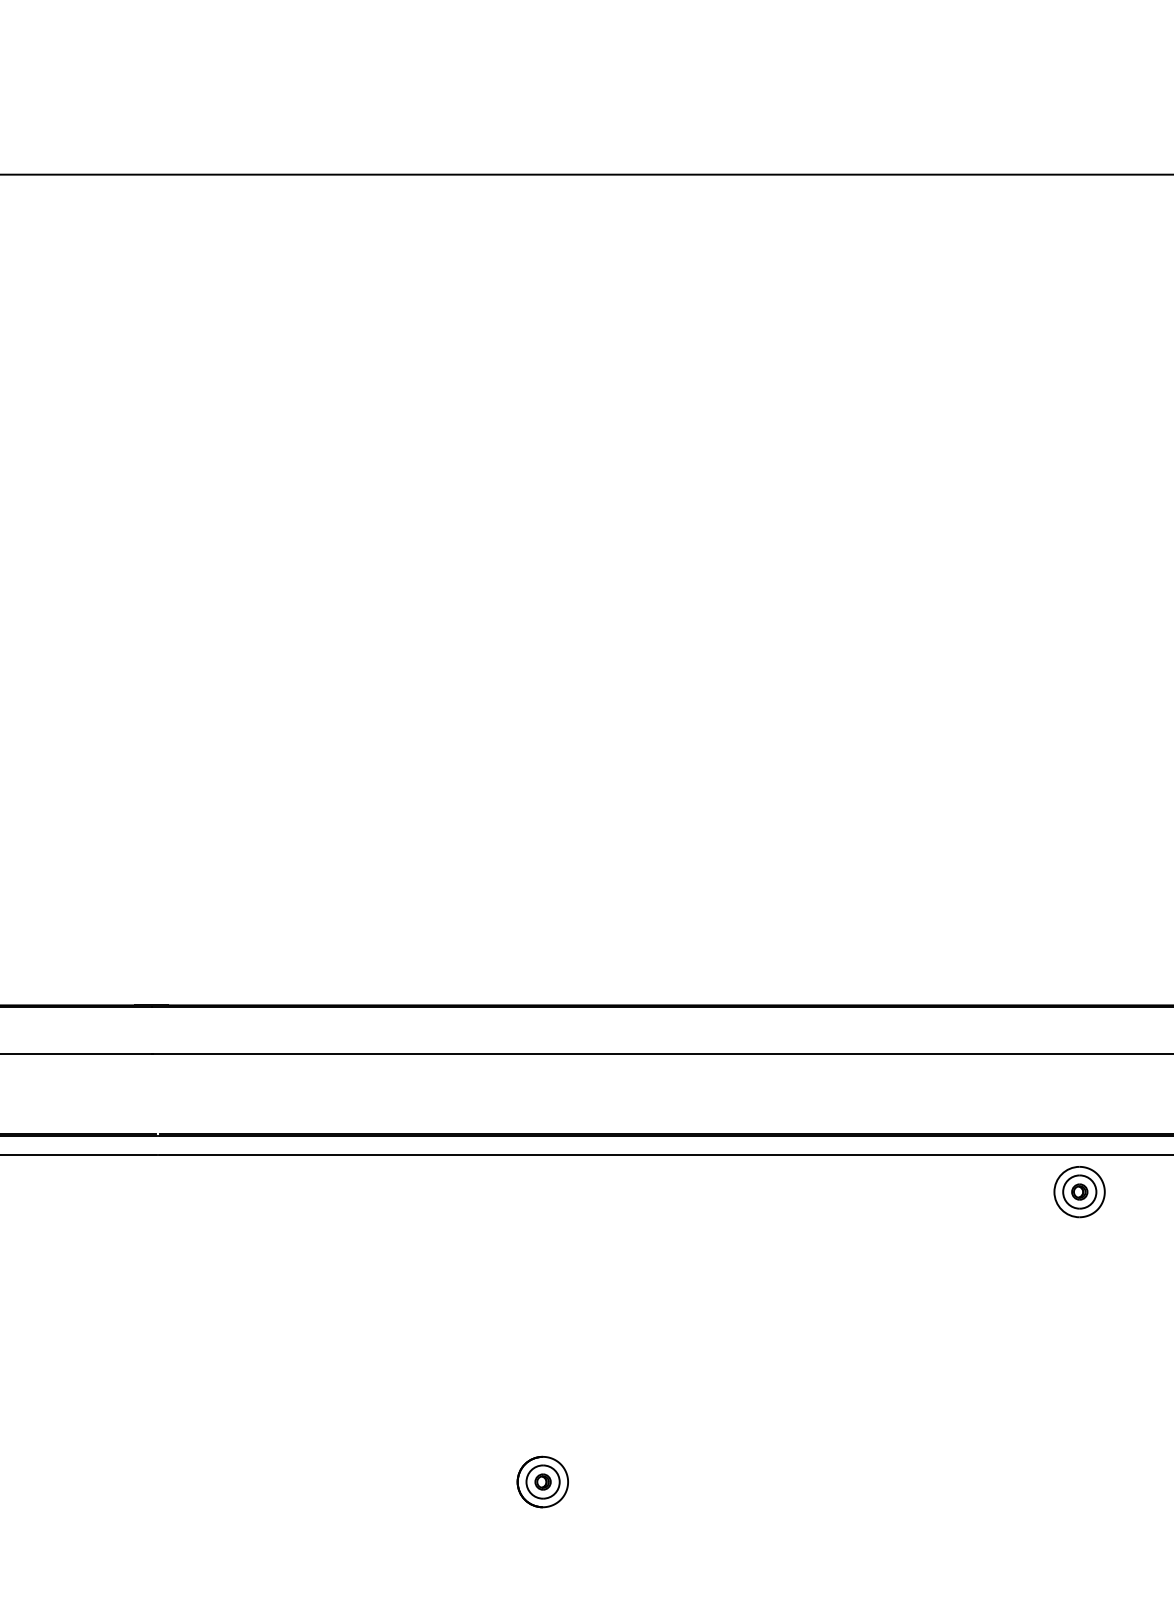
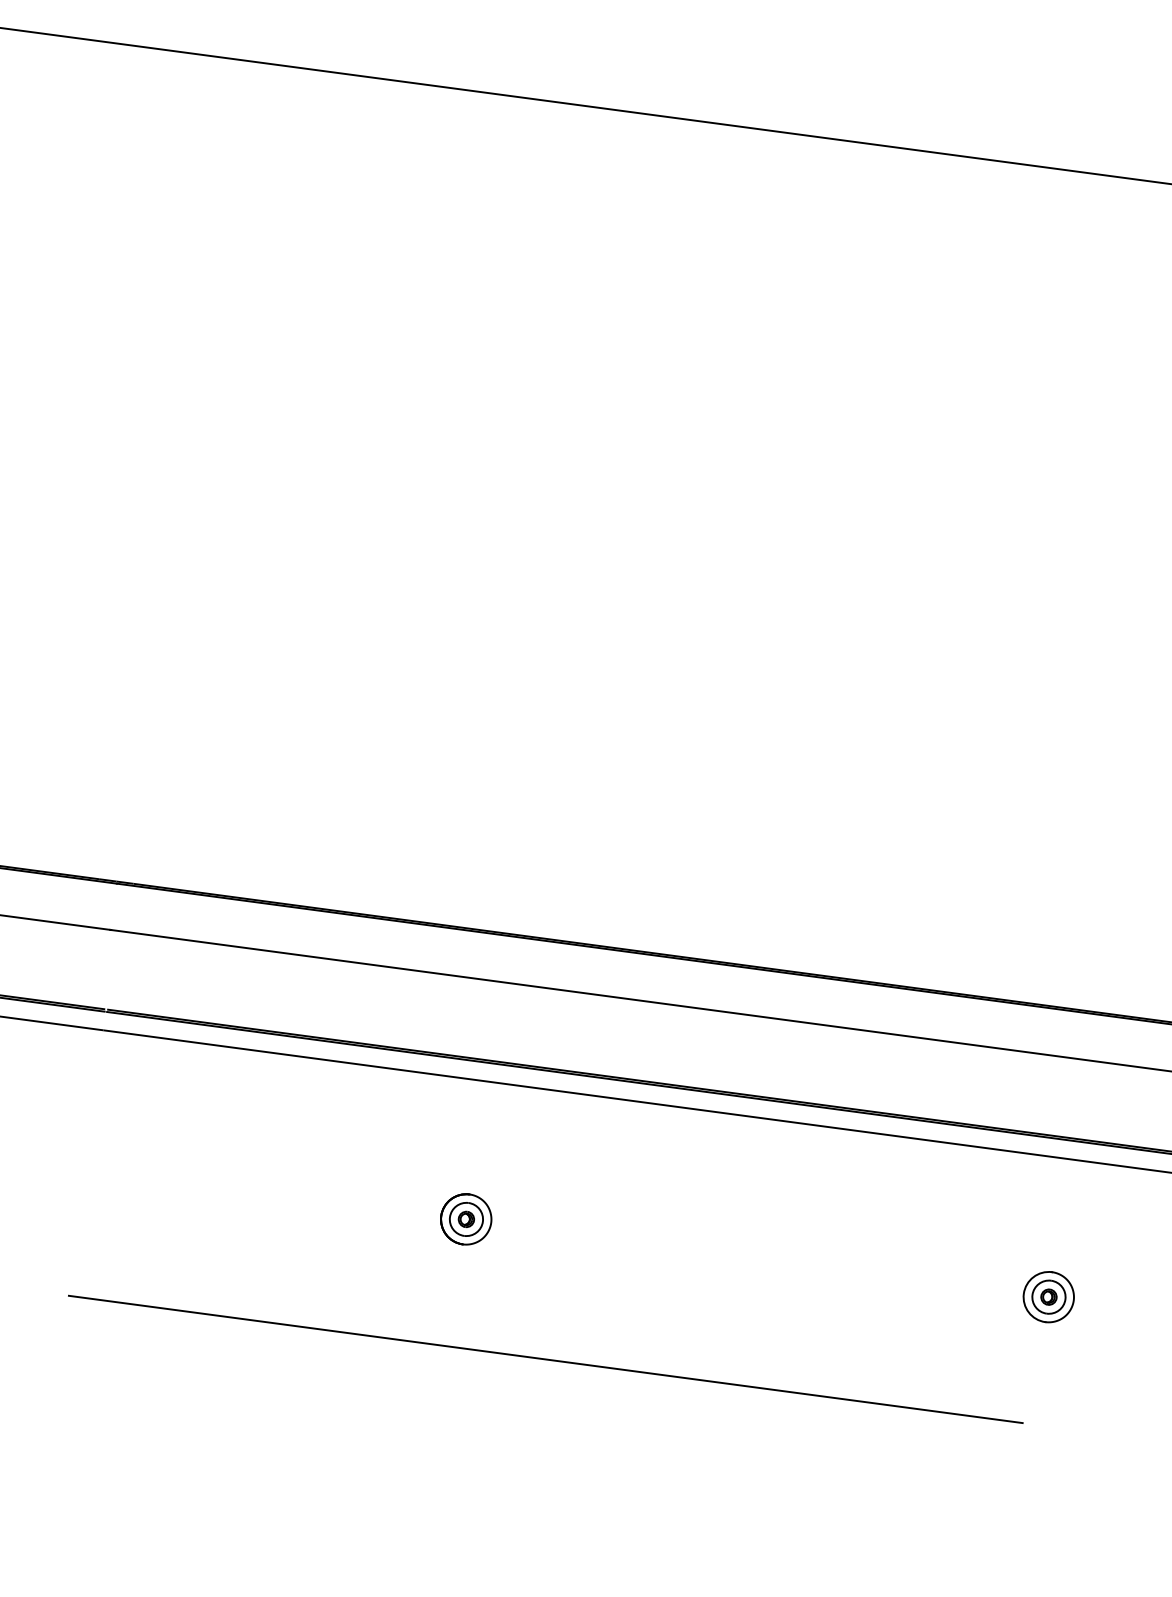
part: (1079, 1192) -> (1048, 1297), moved
line: (640, 1422) -> (546, 1359), added
part: (542, 1481) -> (465, 1218), moved

